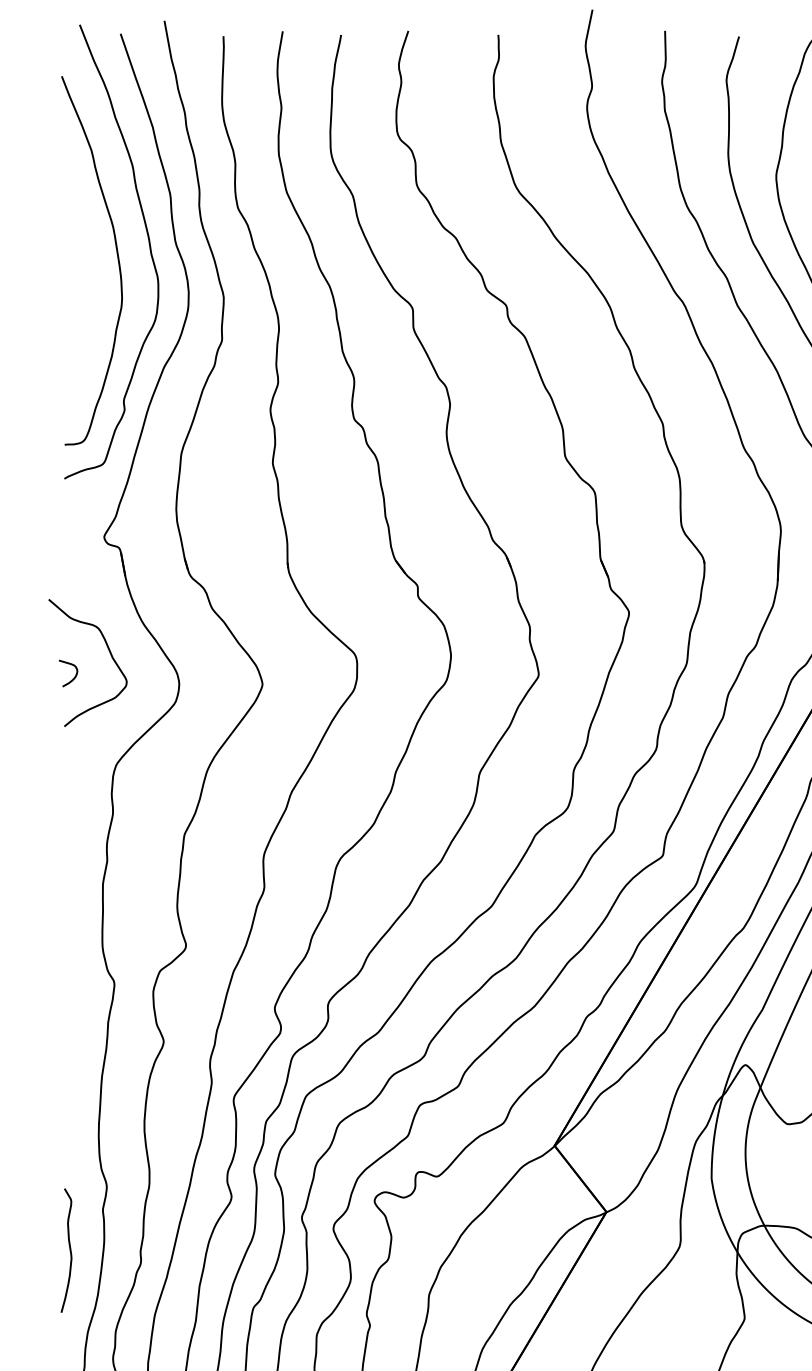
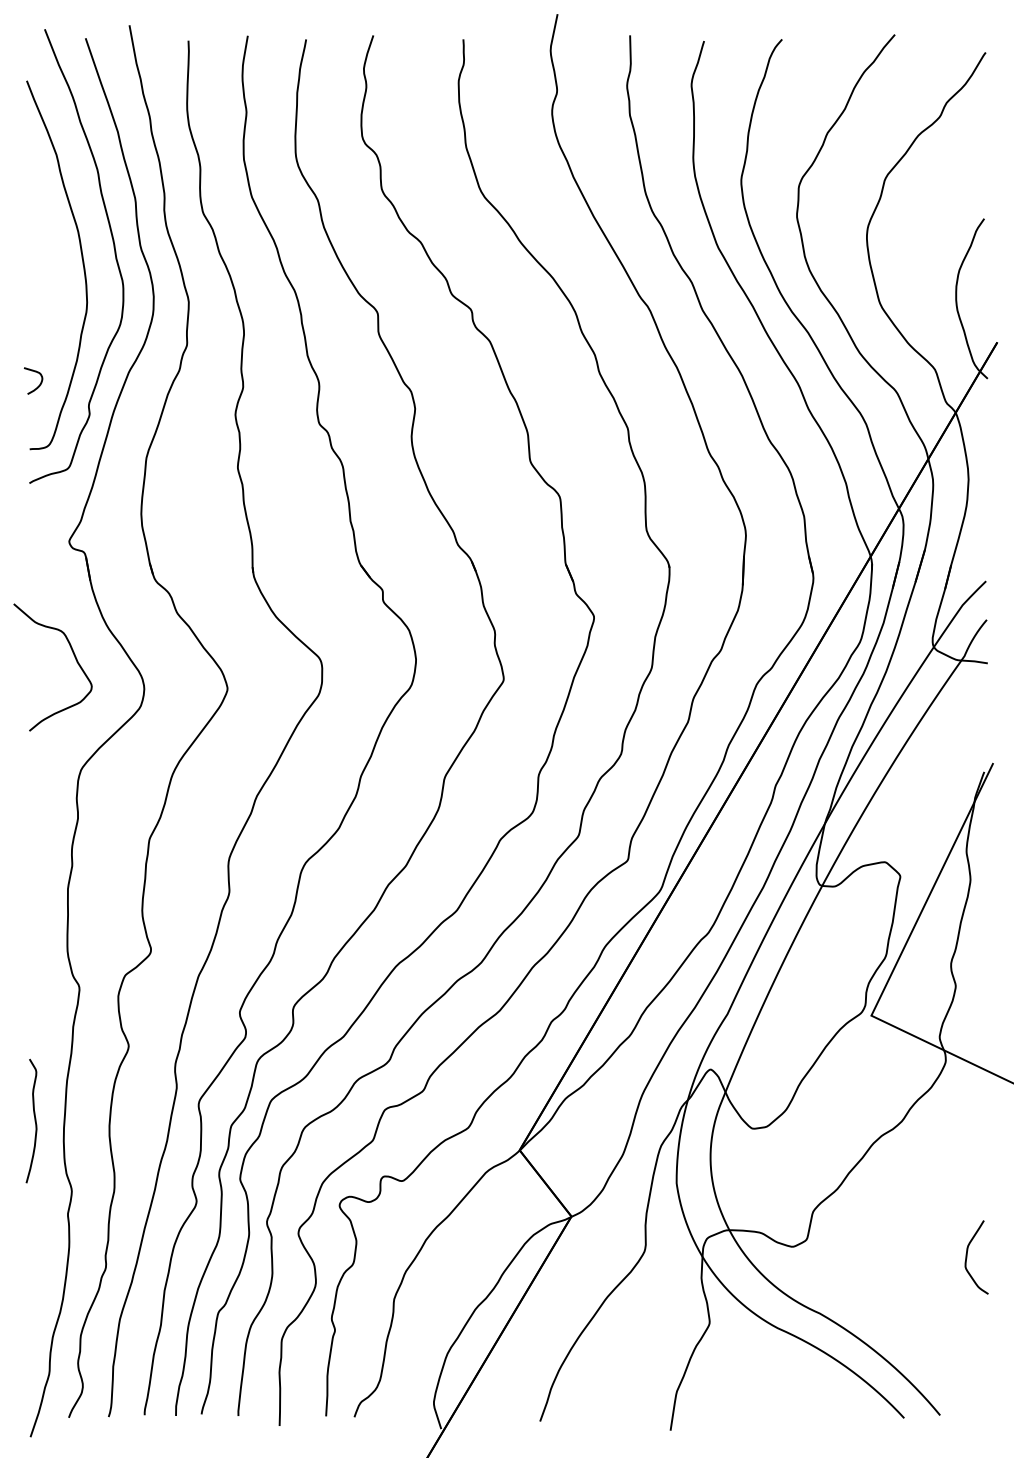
curve: (75, 674) -> (40, 381), moved
curve: (69, 1250) -> (34, 1120), moved

